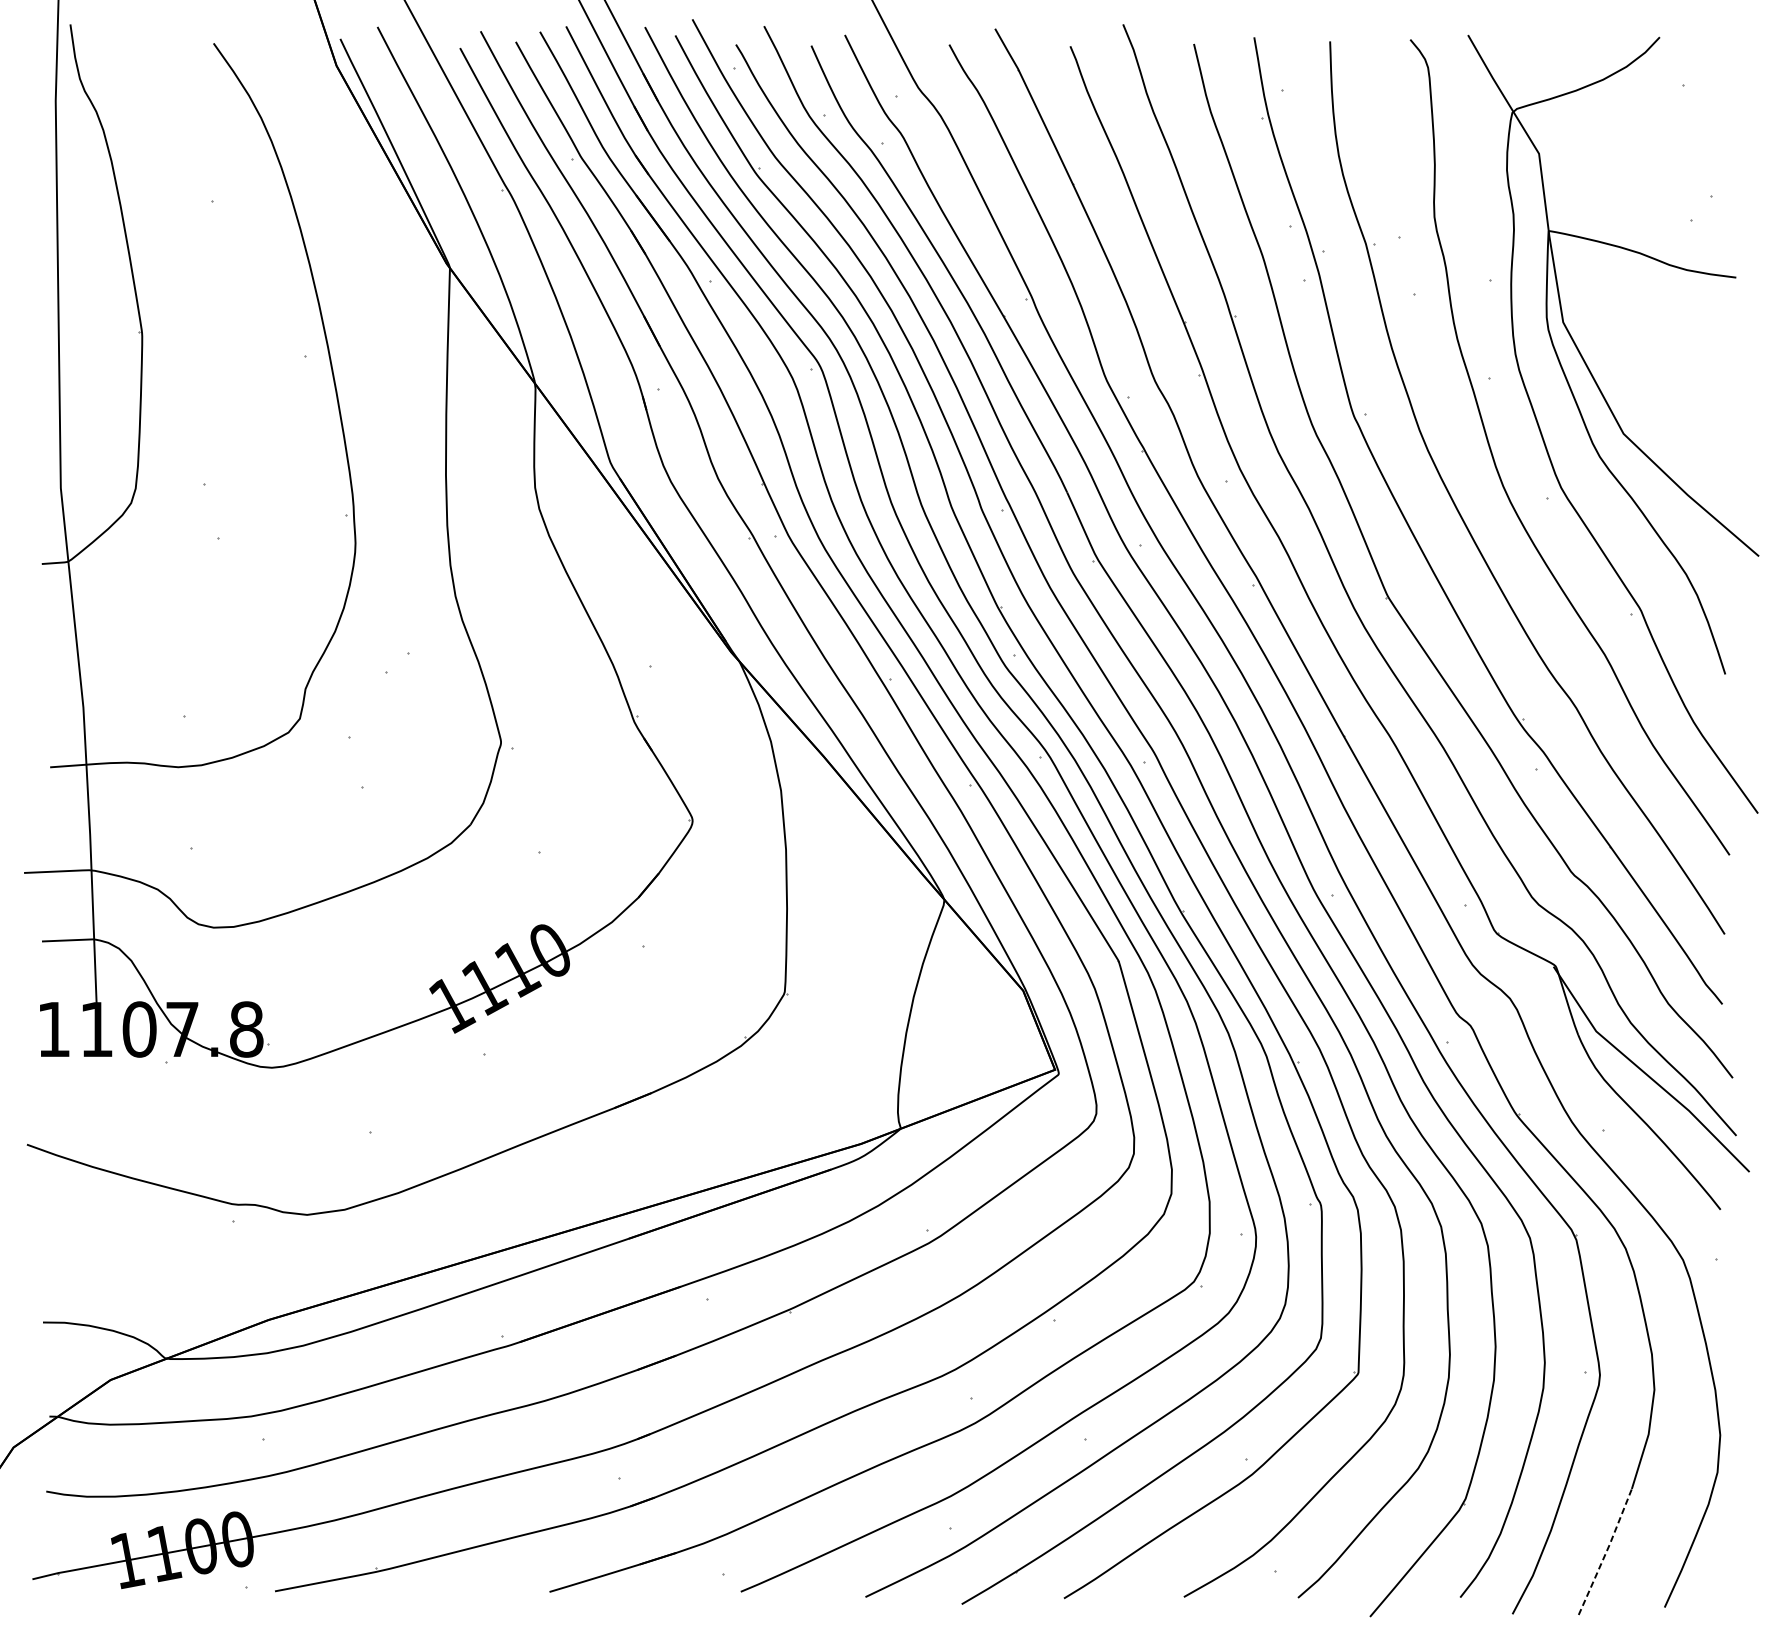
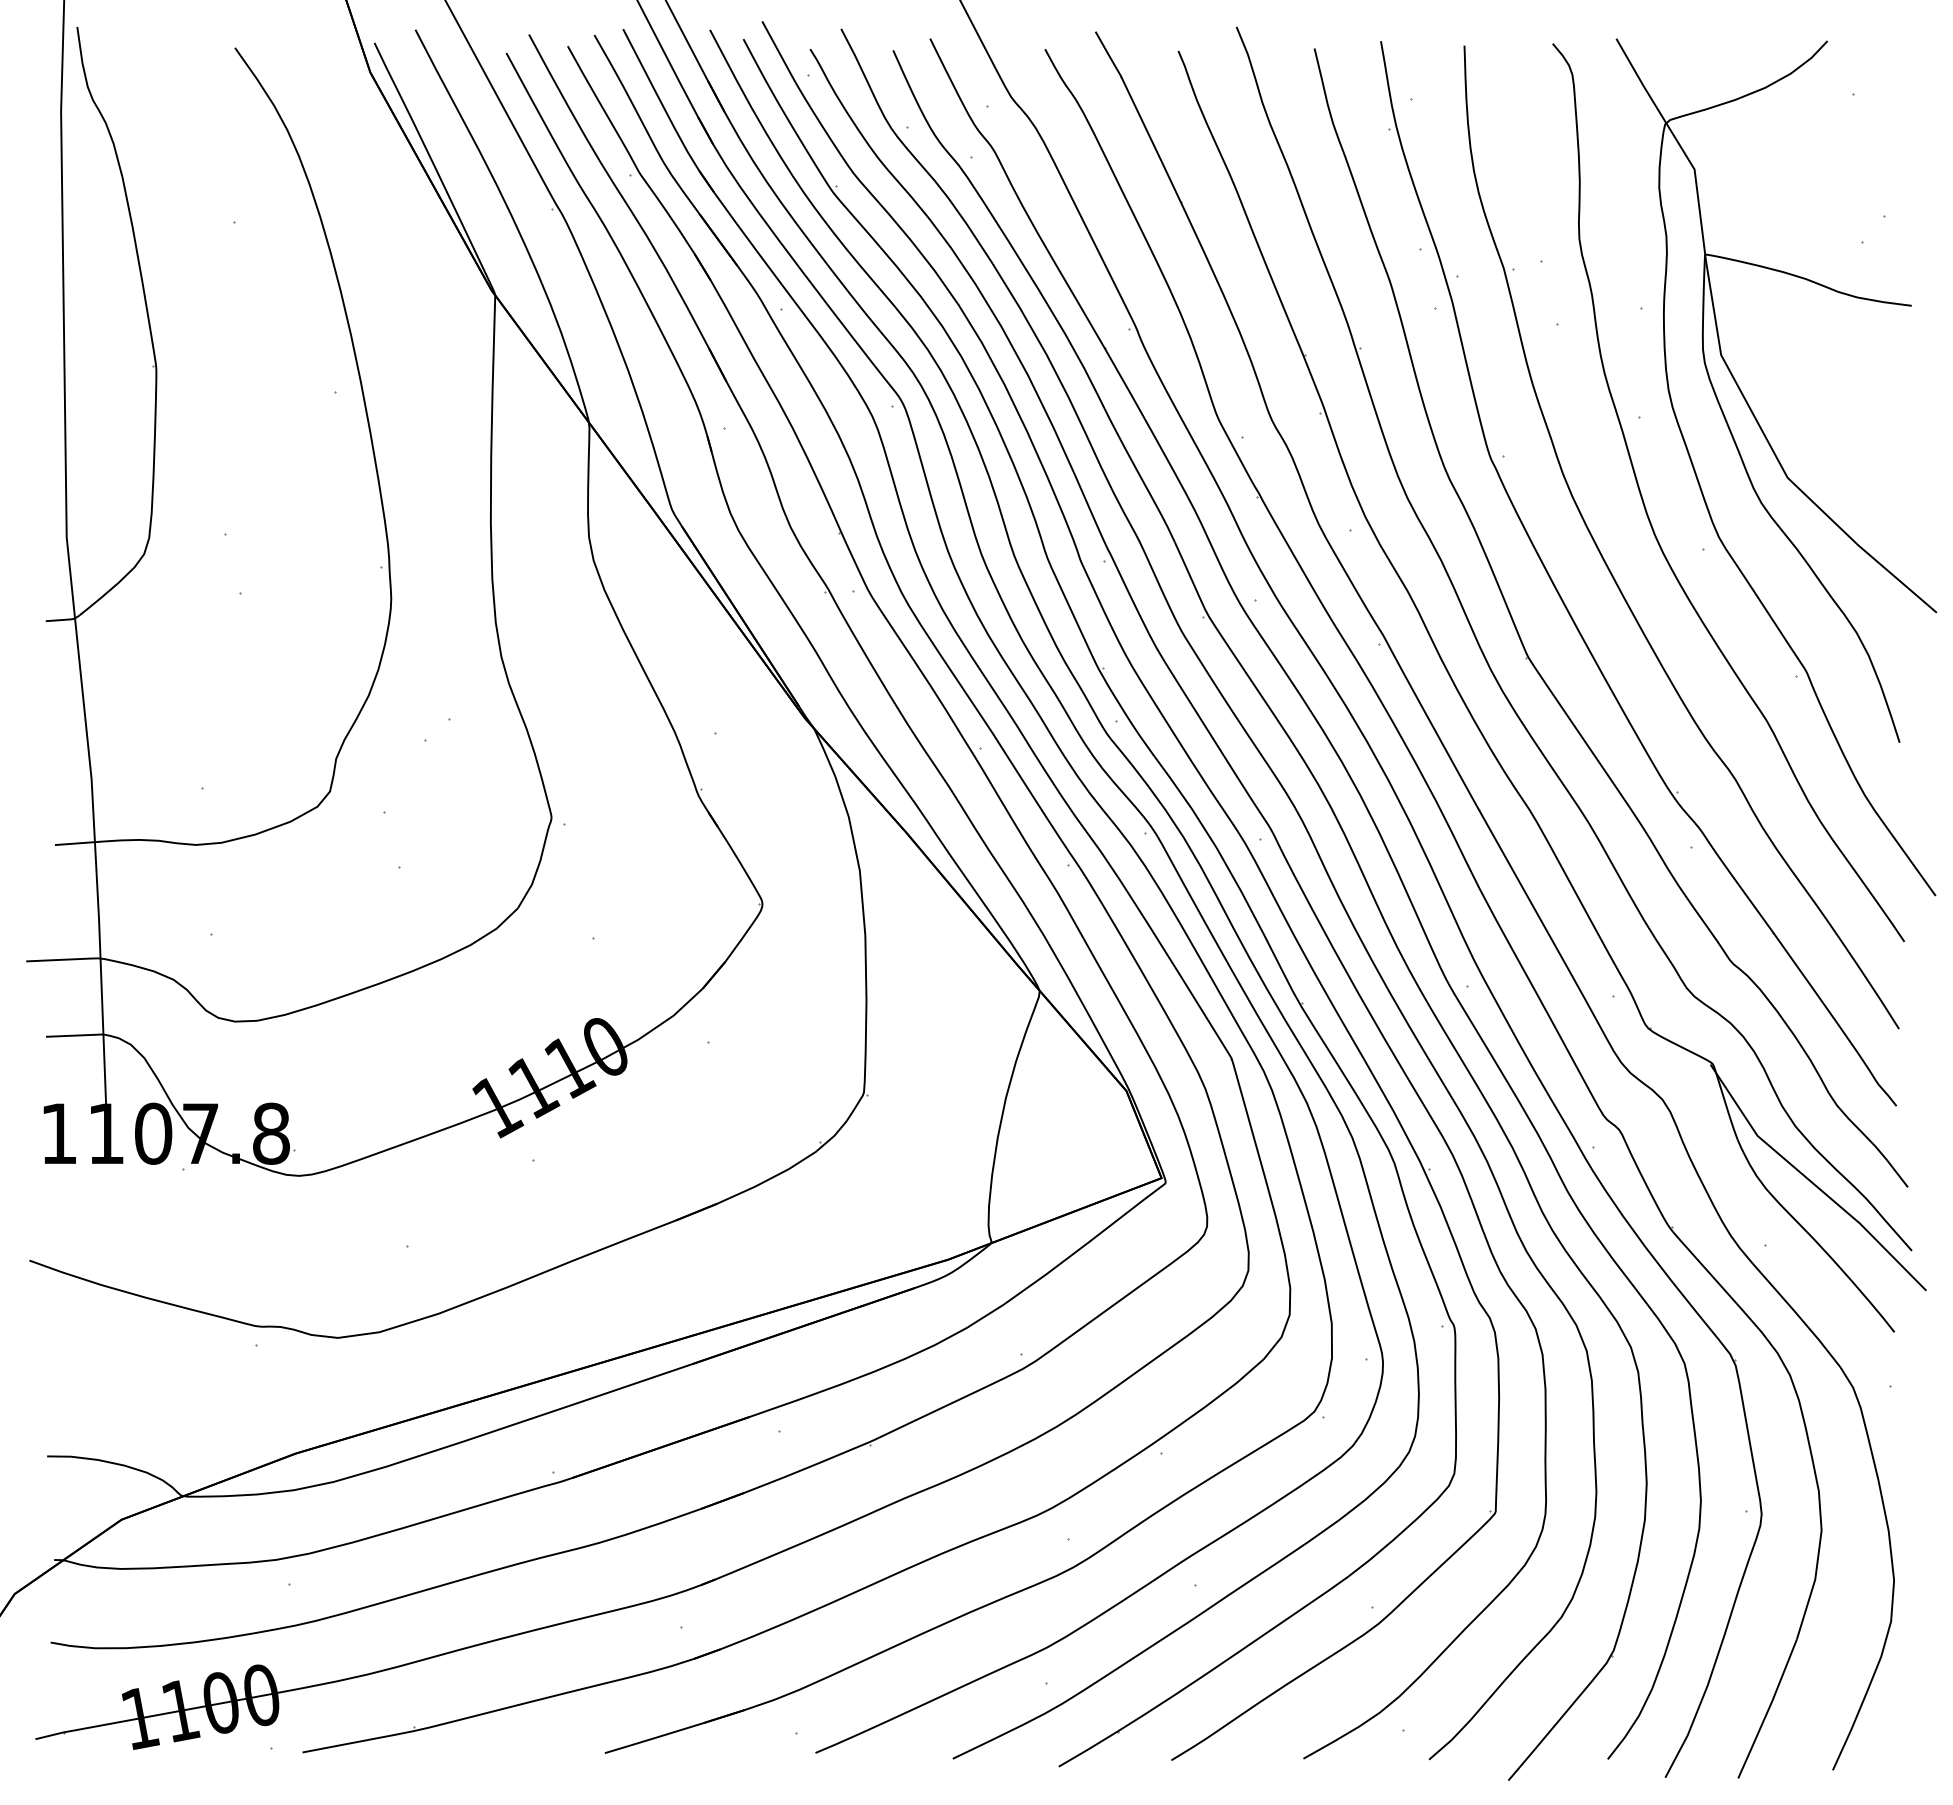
line: (1606, 1552) -> (1768, 1709), dashed -> solid

